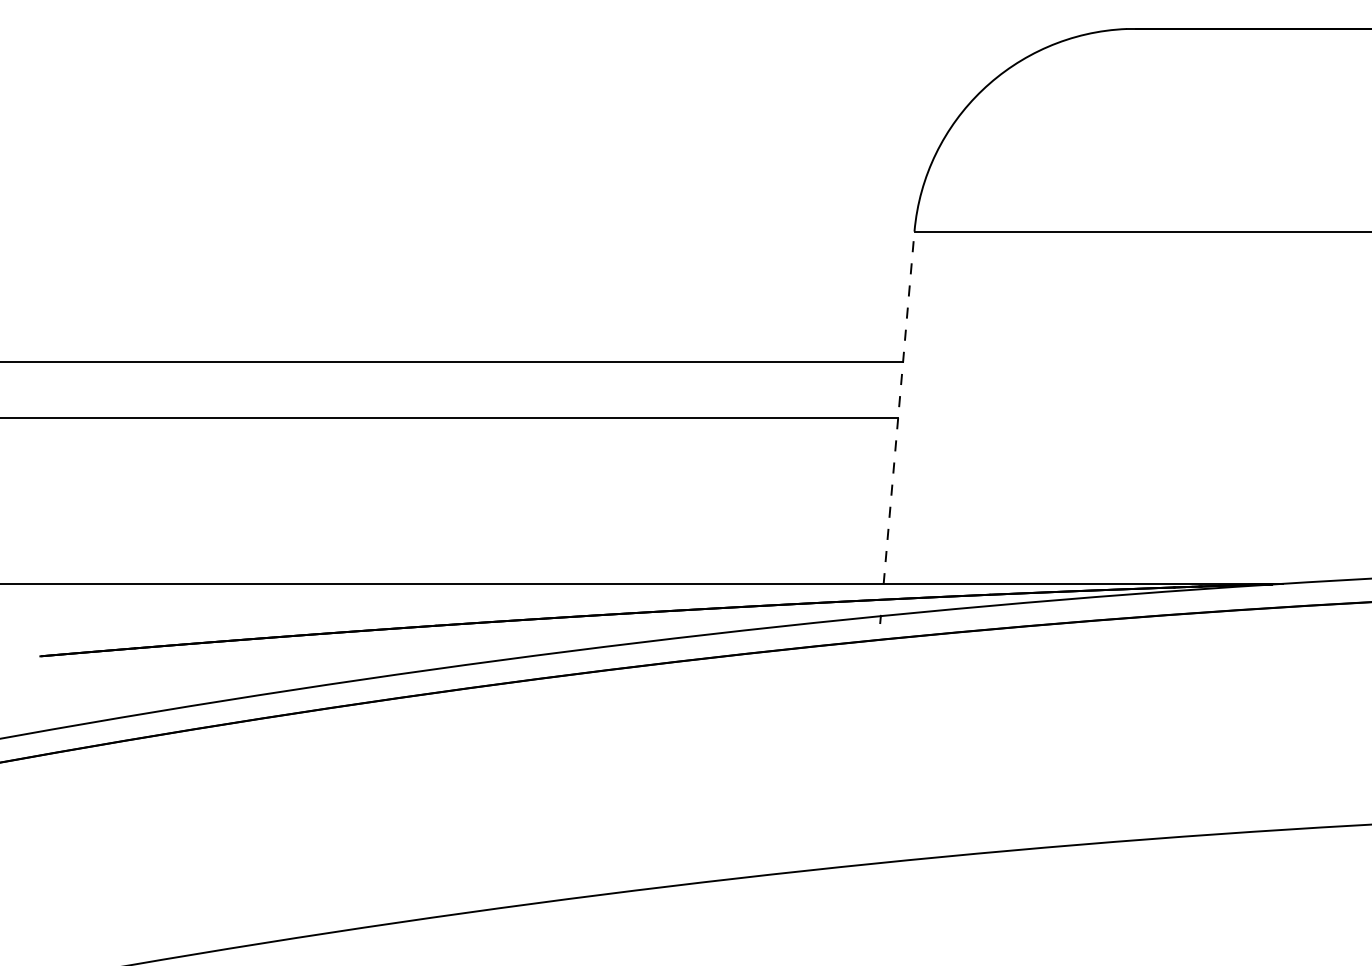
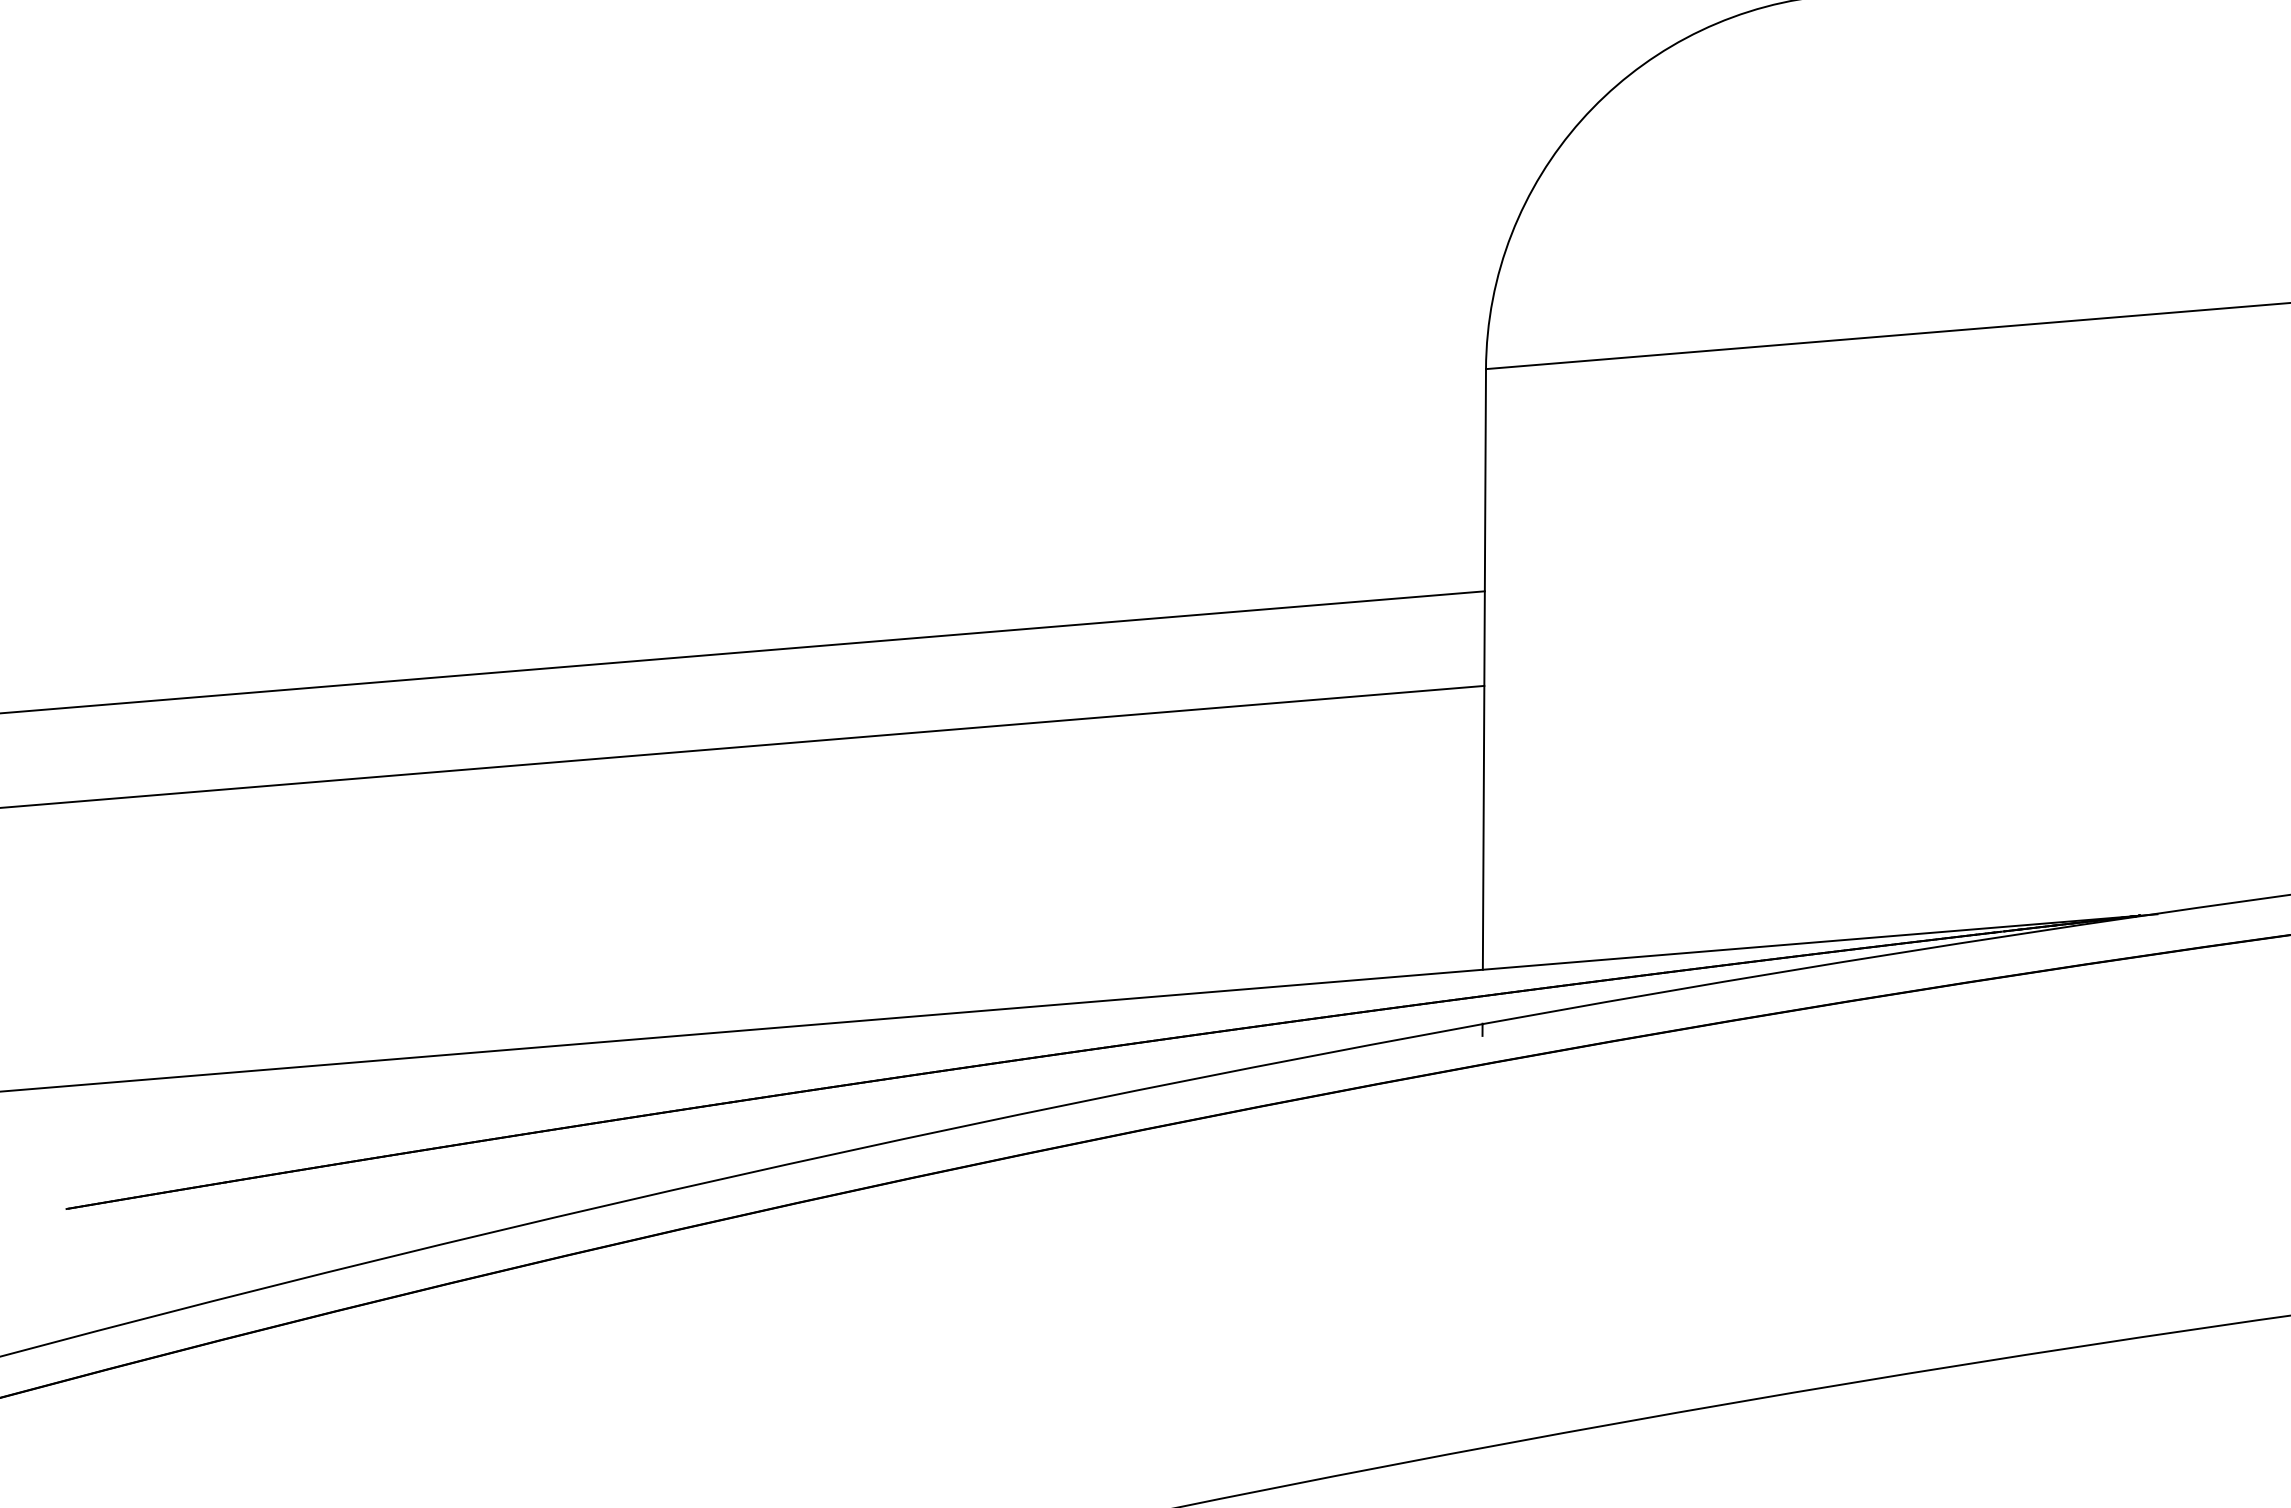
line: (899, 407) -> (1485, 668), dashed -> solid

